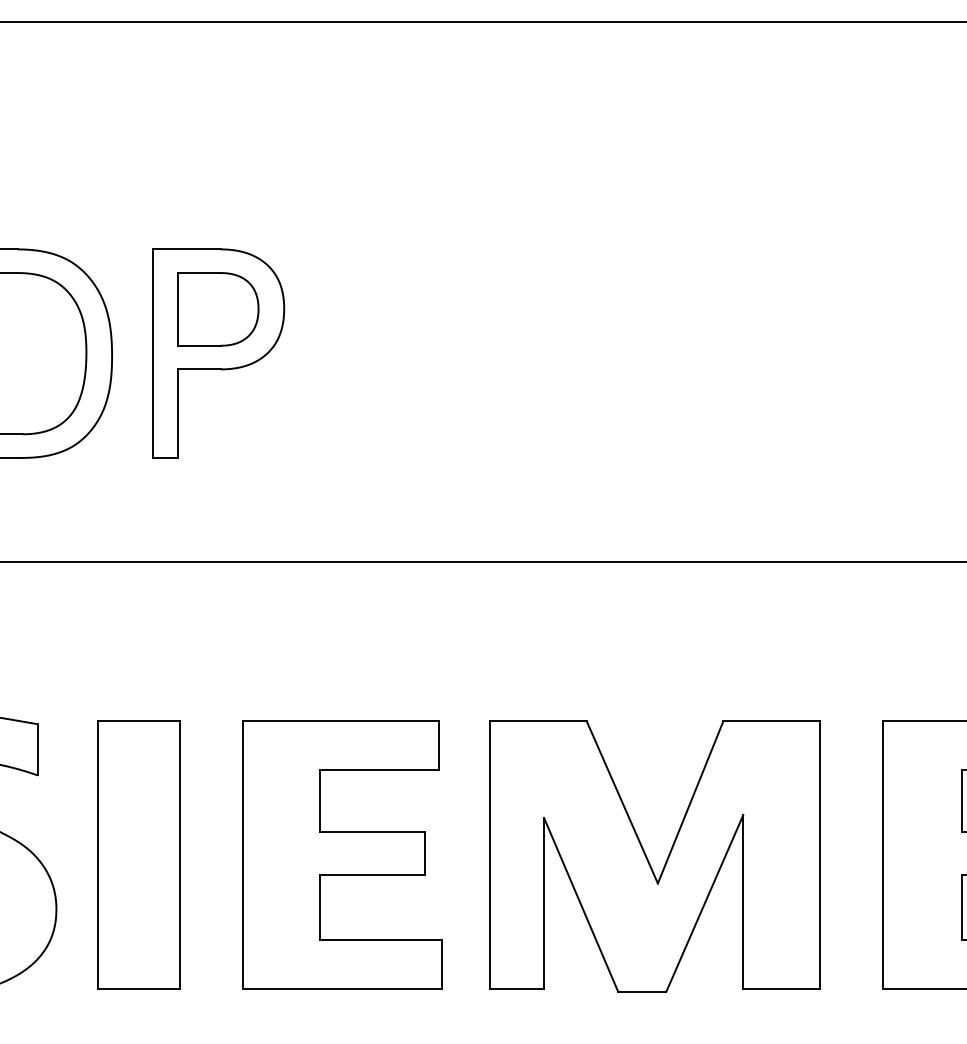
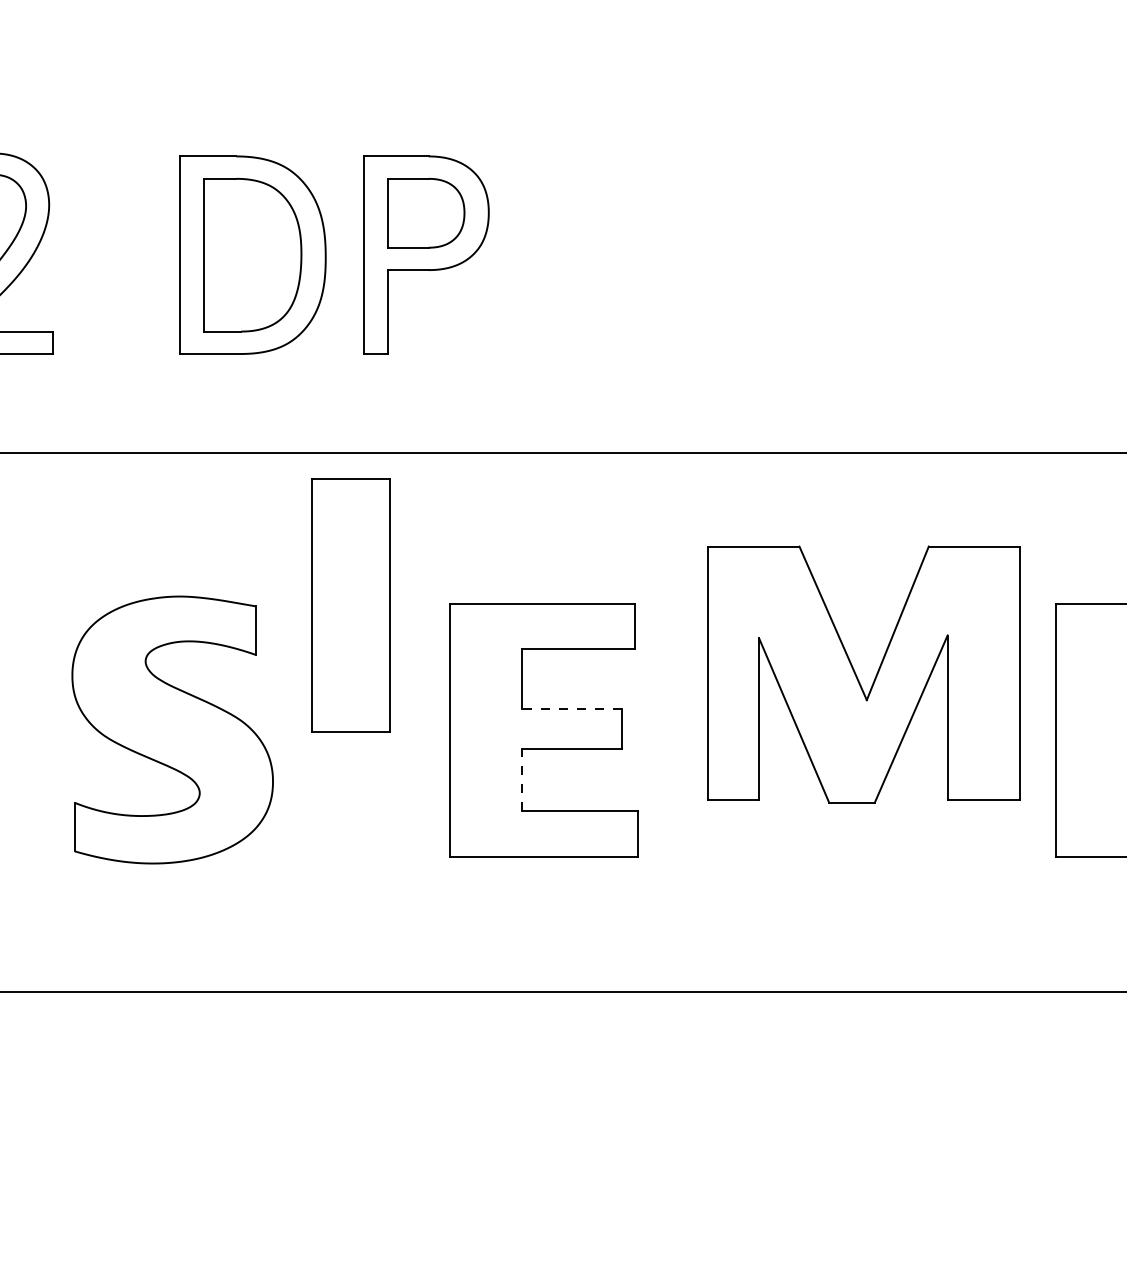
line: (372, 832) -> (572, 708), solid -> dashed
part: (138, 855) -> (350, 605), moved
part: (648, 858) -> (857, 676), moved
line: (319, 908) -> (522, 780), solid -> dashed

